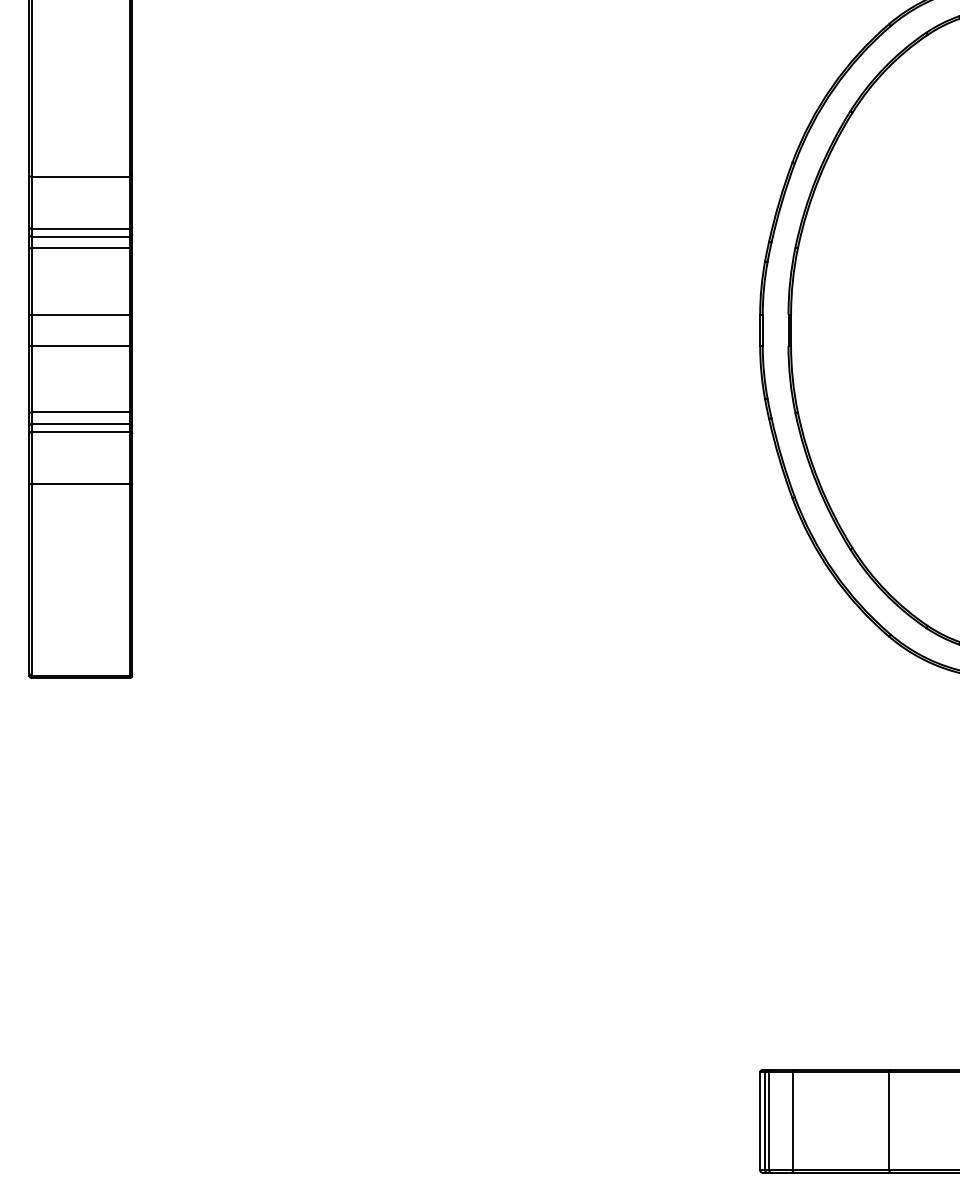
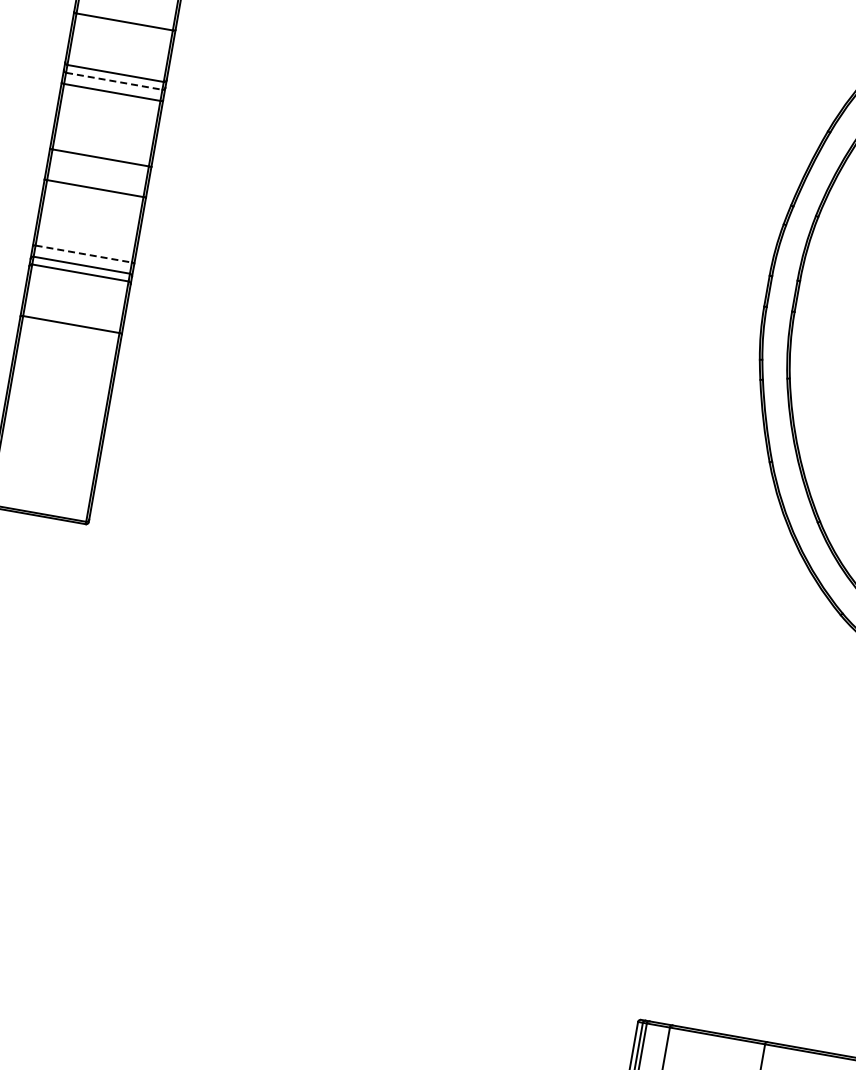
line: (80, 237) -> (113, 81), solid -> dashed
line: (80, 412) -> (83, 254), solid -> dashed

